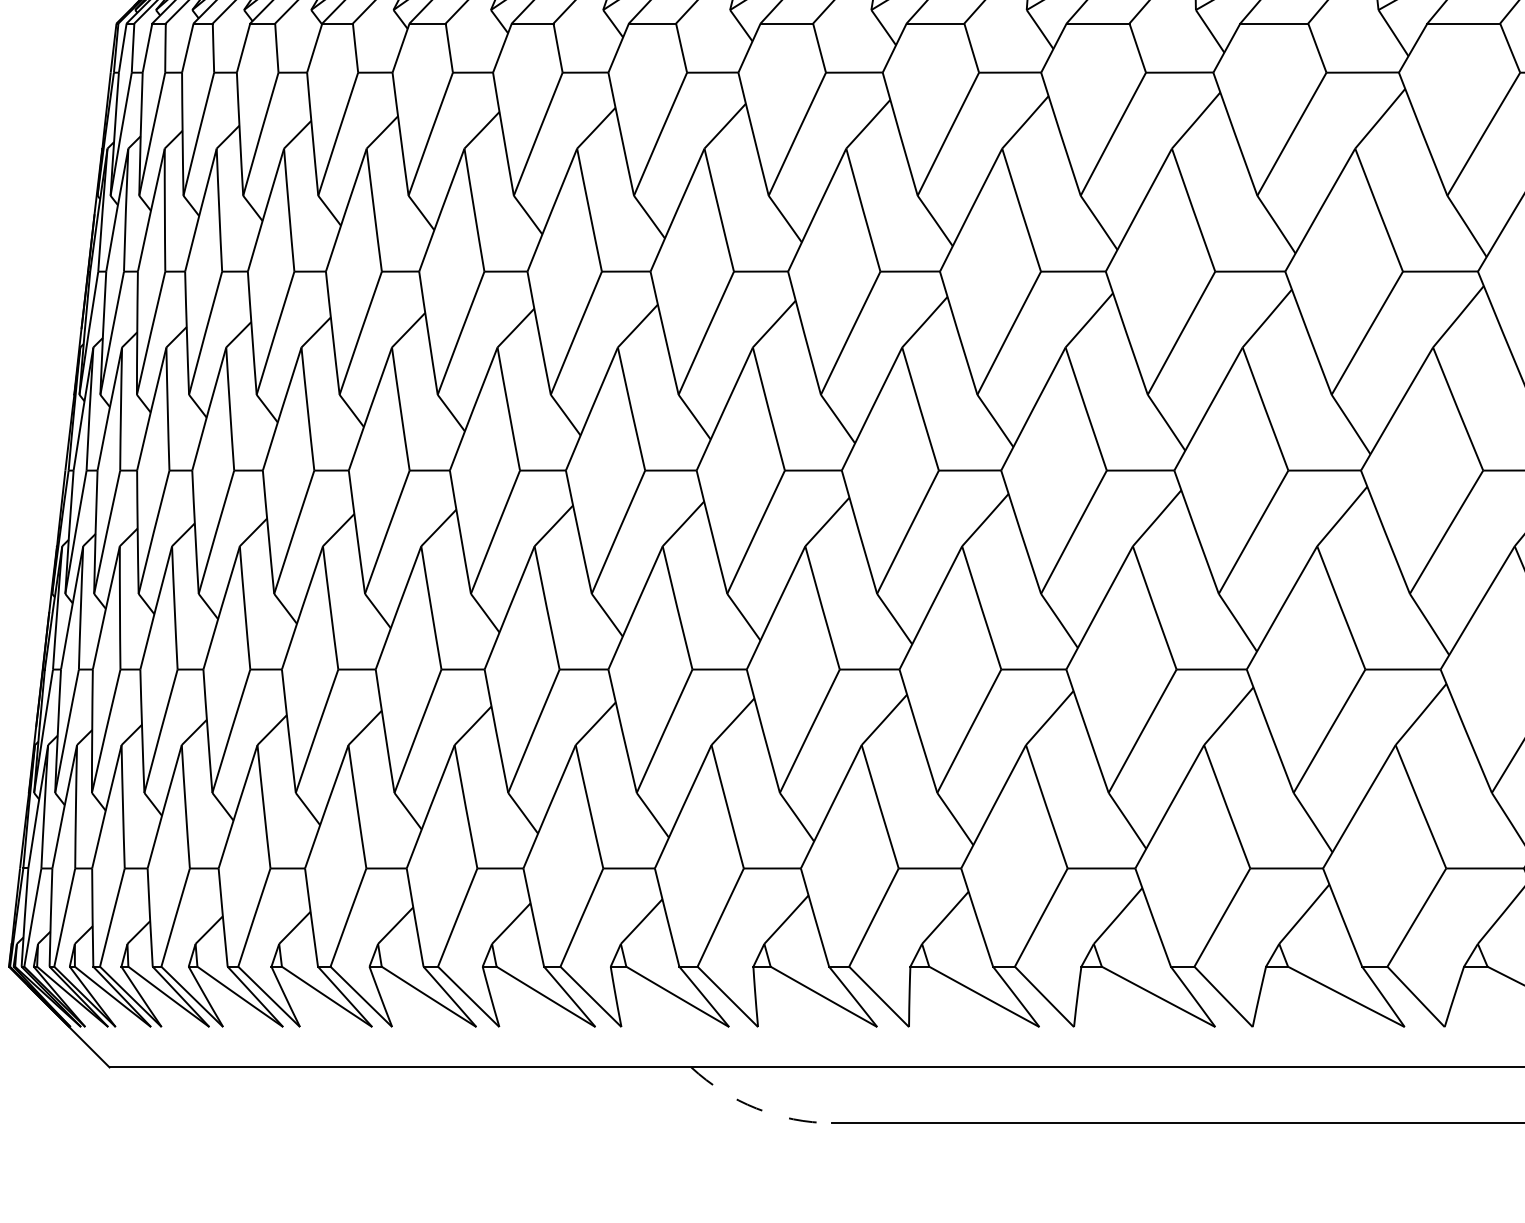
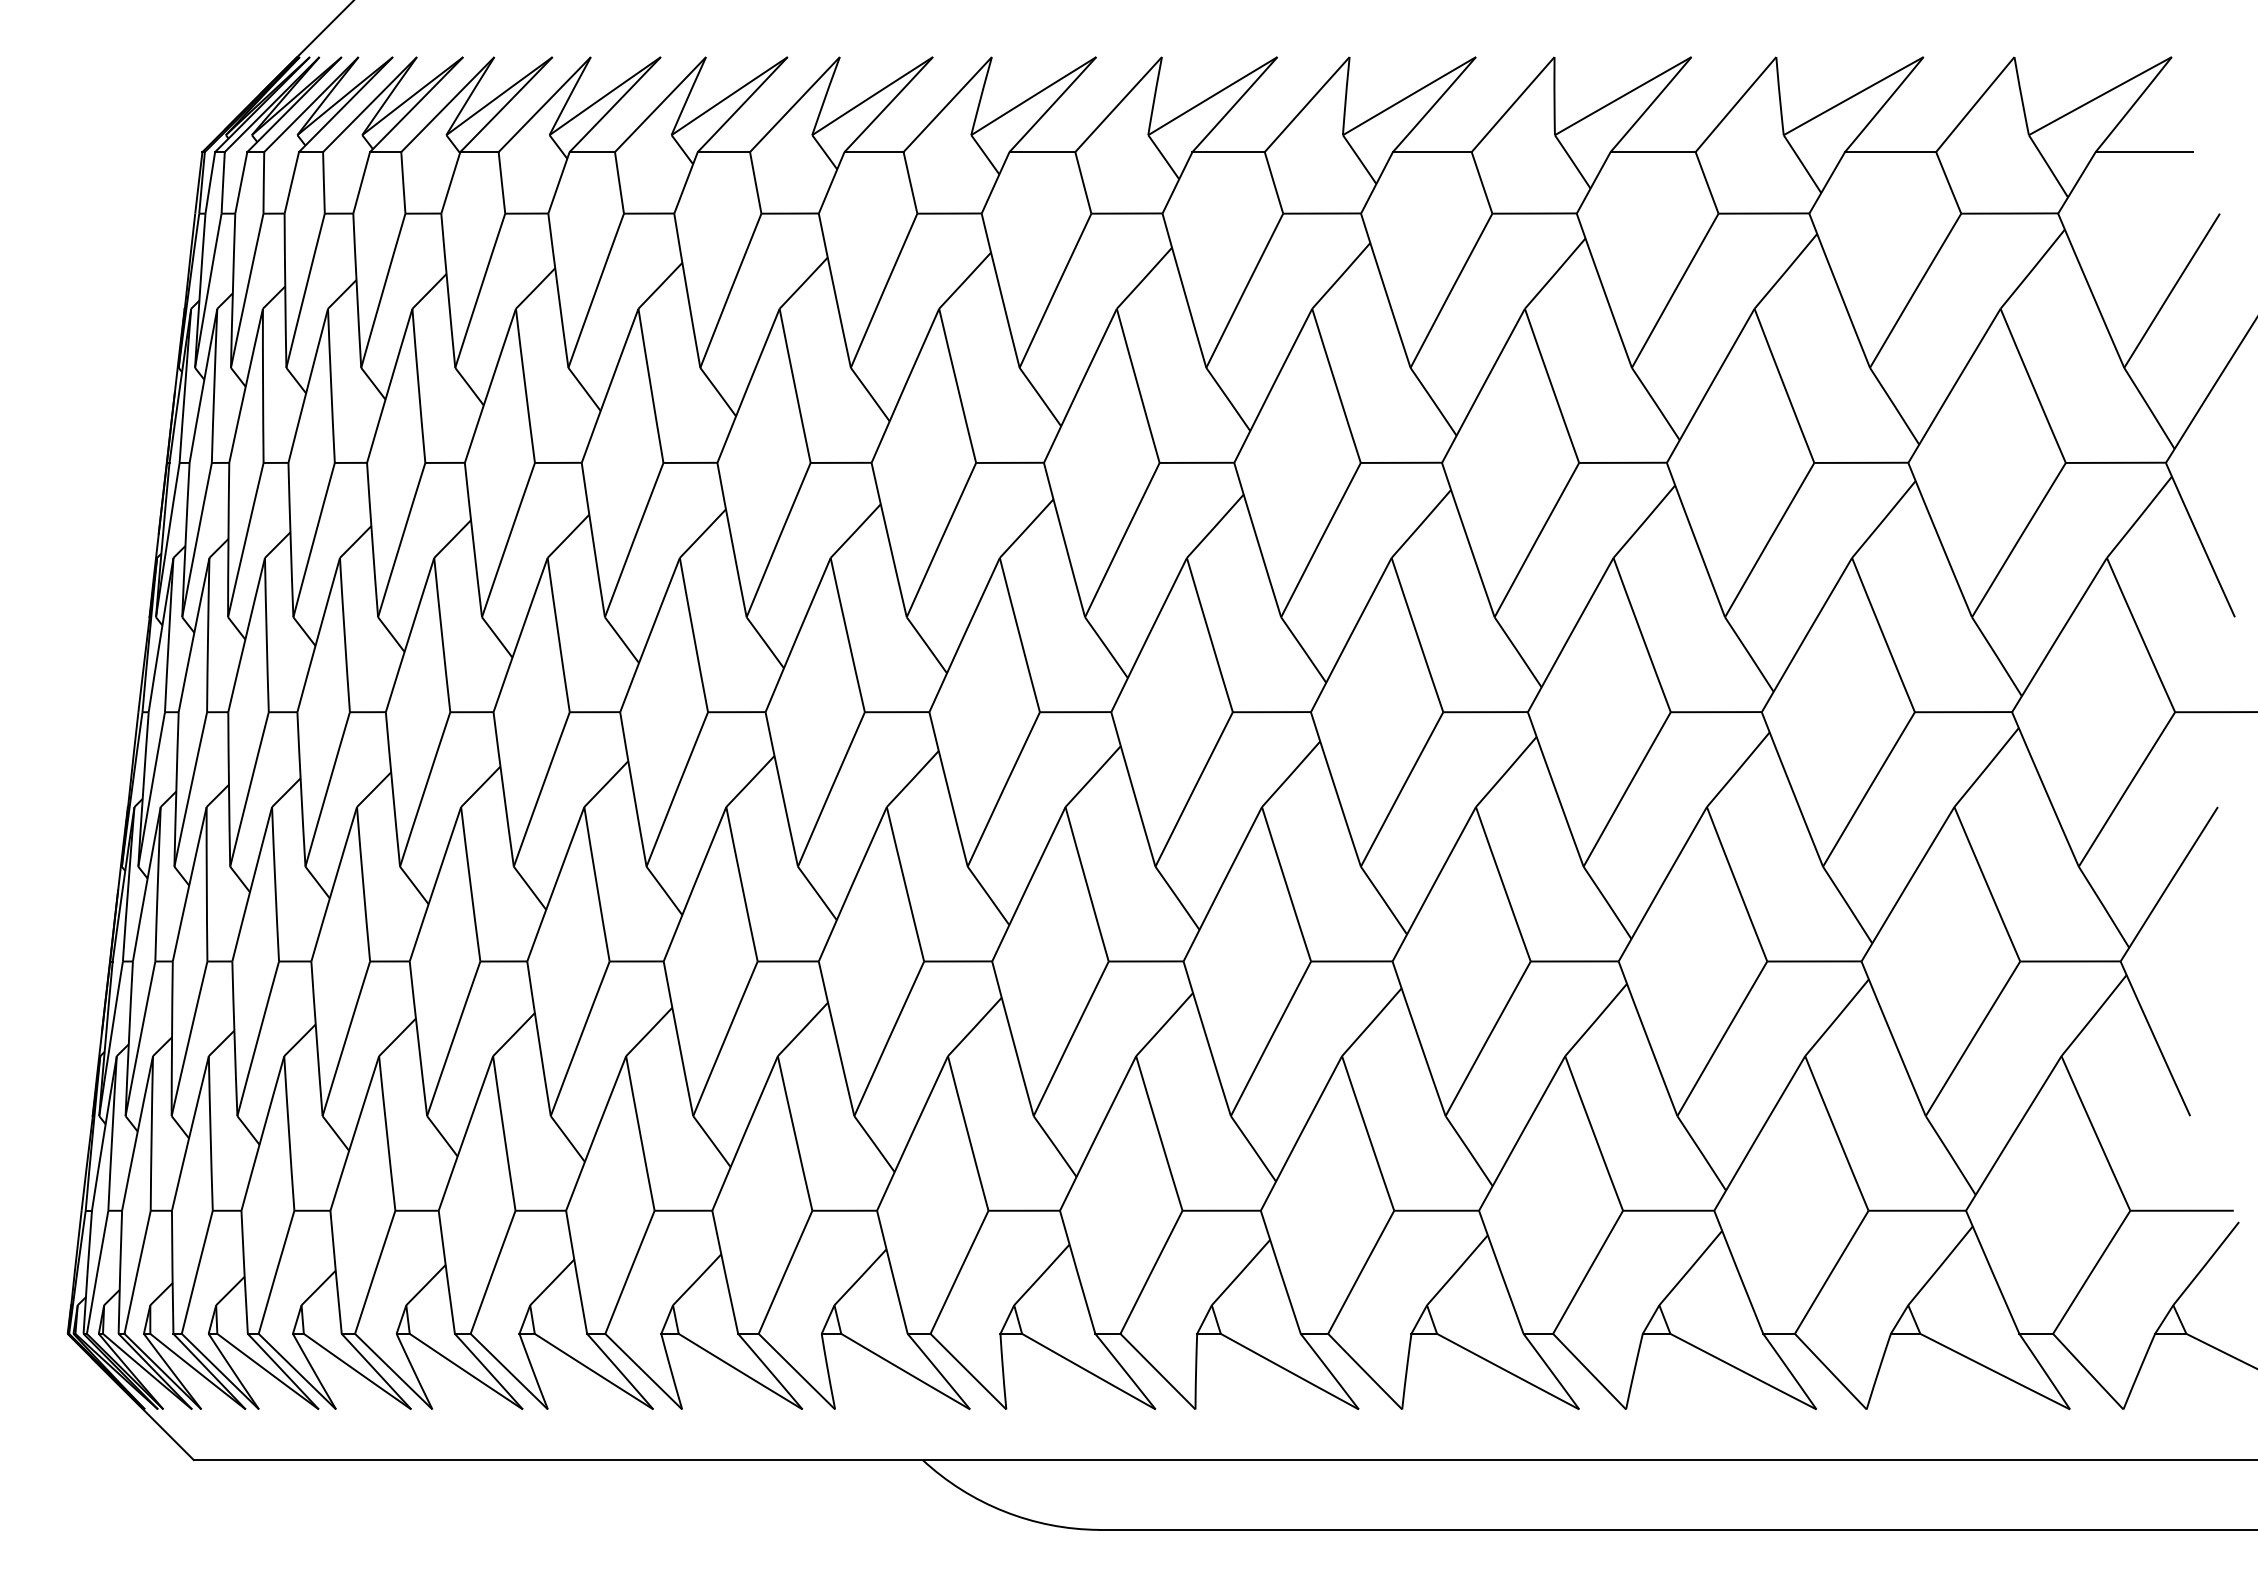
arc: (756, 1108) -> (1004, 1511), dashed -> solid

